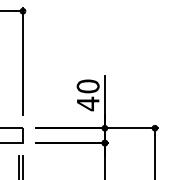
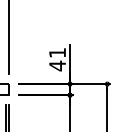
text: (87, 86) -> (57, 53), 40 -> 41

